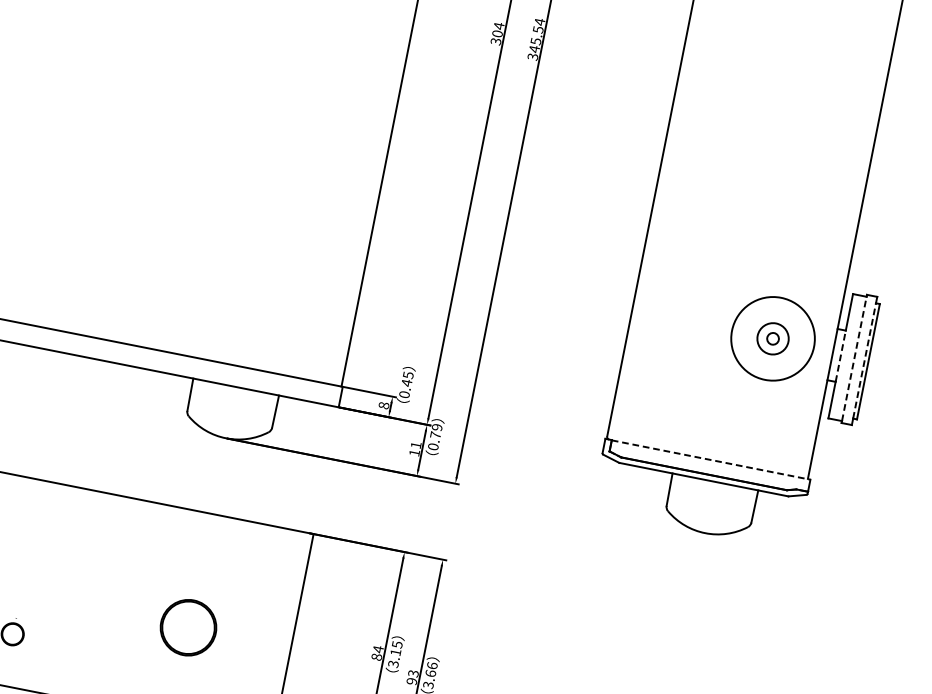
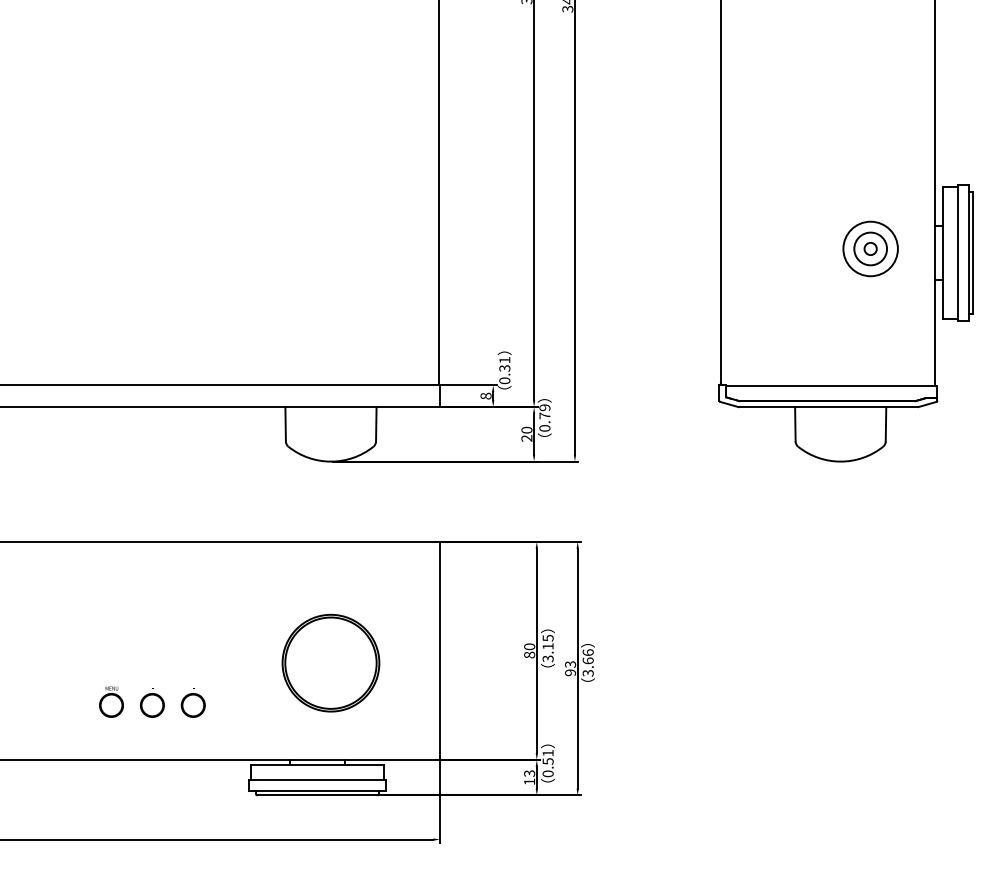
circle: (772, 338) -> (870, 248), size x0.62
line: (840, 355) -> (943, 252), dashed -> solid
line: (854, 358) -> (957, 252), dashed -> solid
line: (864, 360) -> (968, 252), dashed -> solid
text: (407, 379) -> (504, 364), 0.45 -> 0.31
text: (415, 448) -> (526, 433), 11 -> 20
line: (710, 459) -> (831, 385), dashed -> solid
part: (188, 627) -> (330, 662), size x1.67
part: (50, 639) -> (192, 702), added
text: (378, 649) -> (529, 646), 84 -> 80

